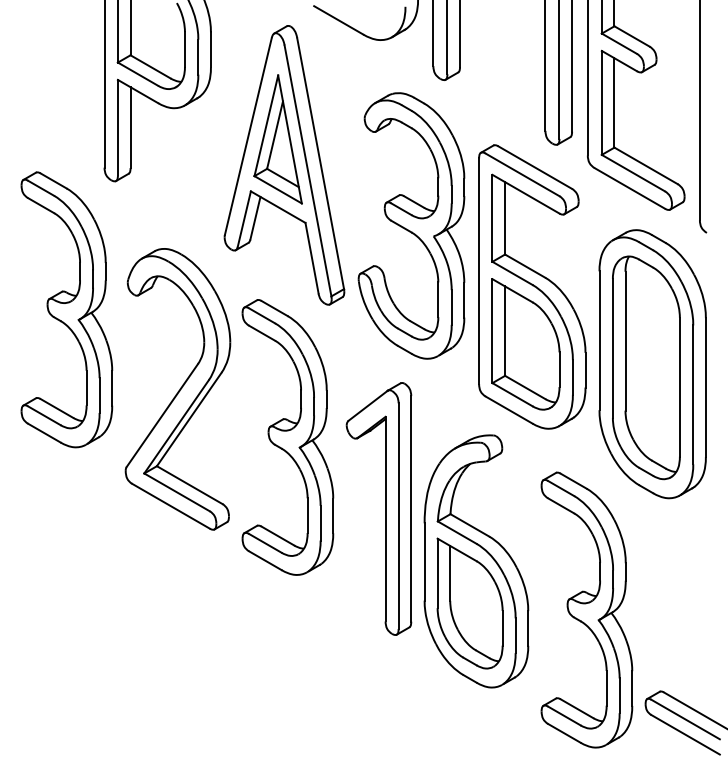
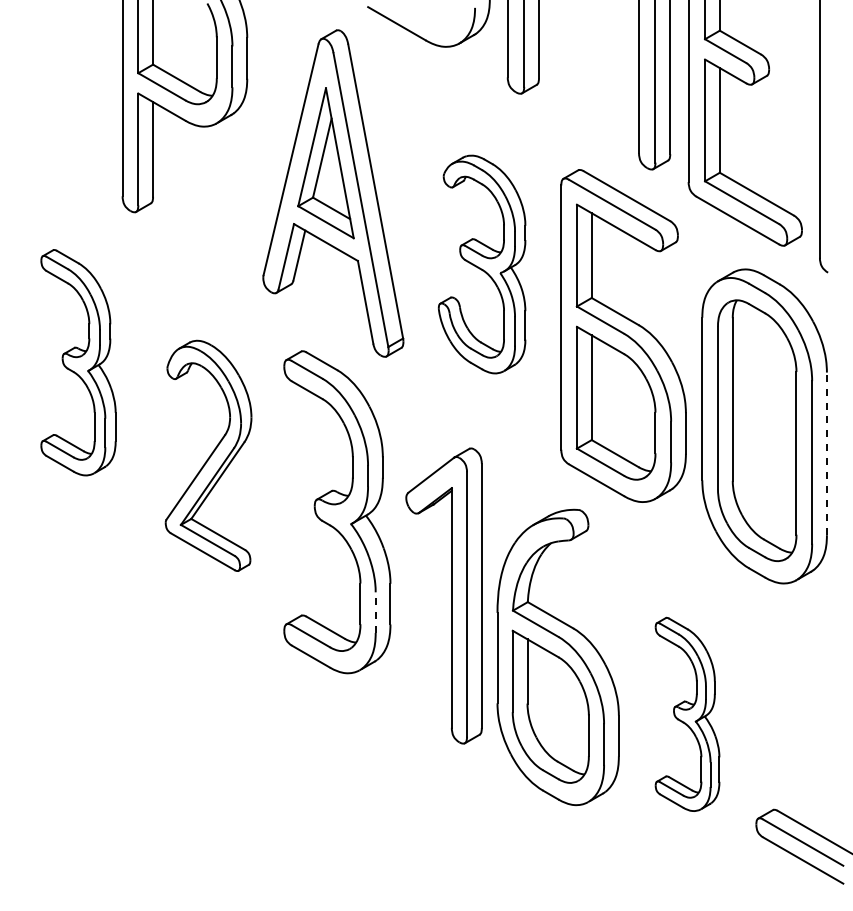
part: (410, 225) -> (481, 264), size x0.7
part: (66, 309) -> (78, 362), size x0.7
line: (705, 387) -> (826, 453), solid -> dashed
part: (177, 389) -> (208, 455), size x0.7
line: (320, 523) -> (375, 612), solid -> dashed
part: (586, 610) -> (687, 714), size x0.6

